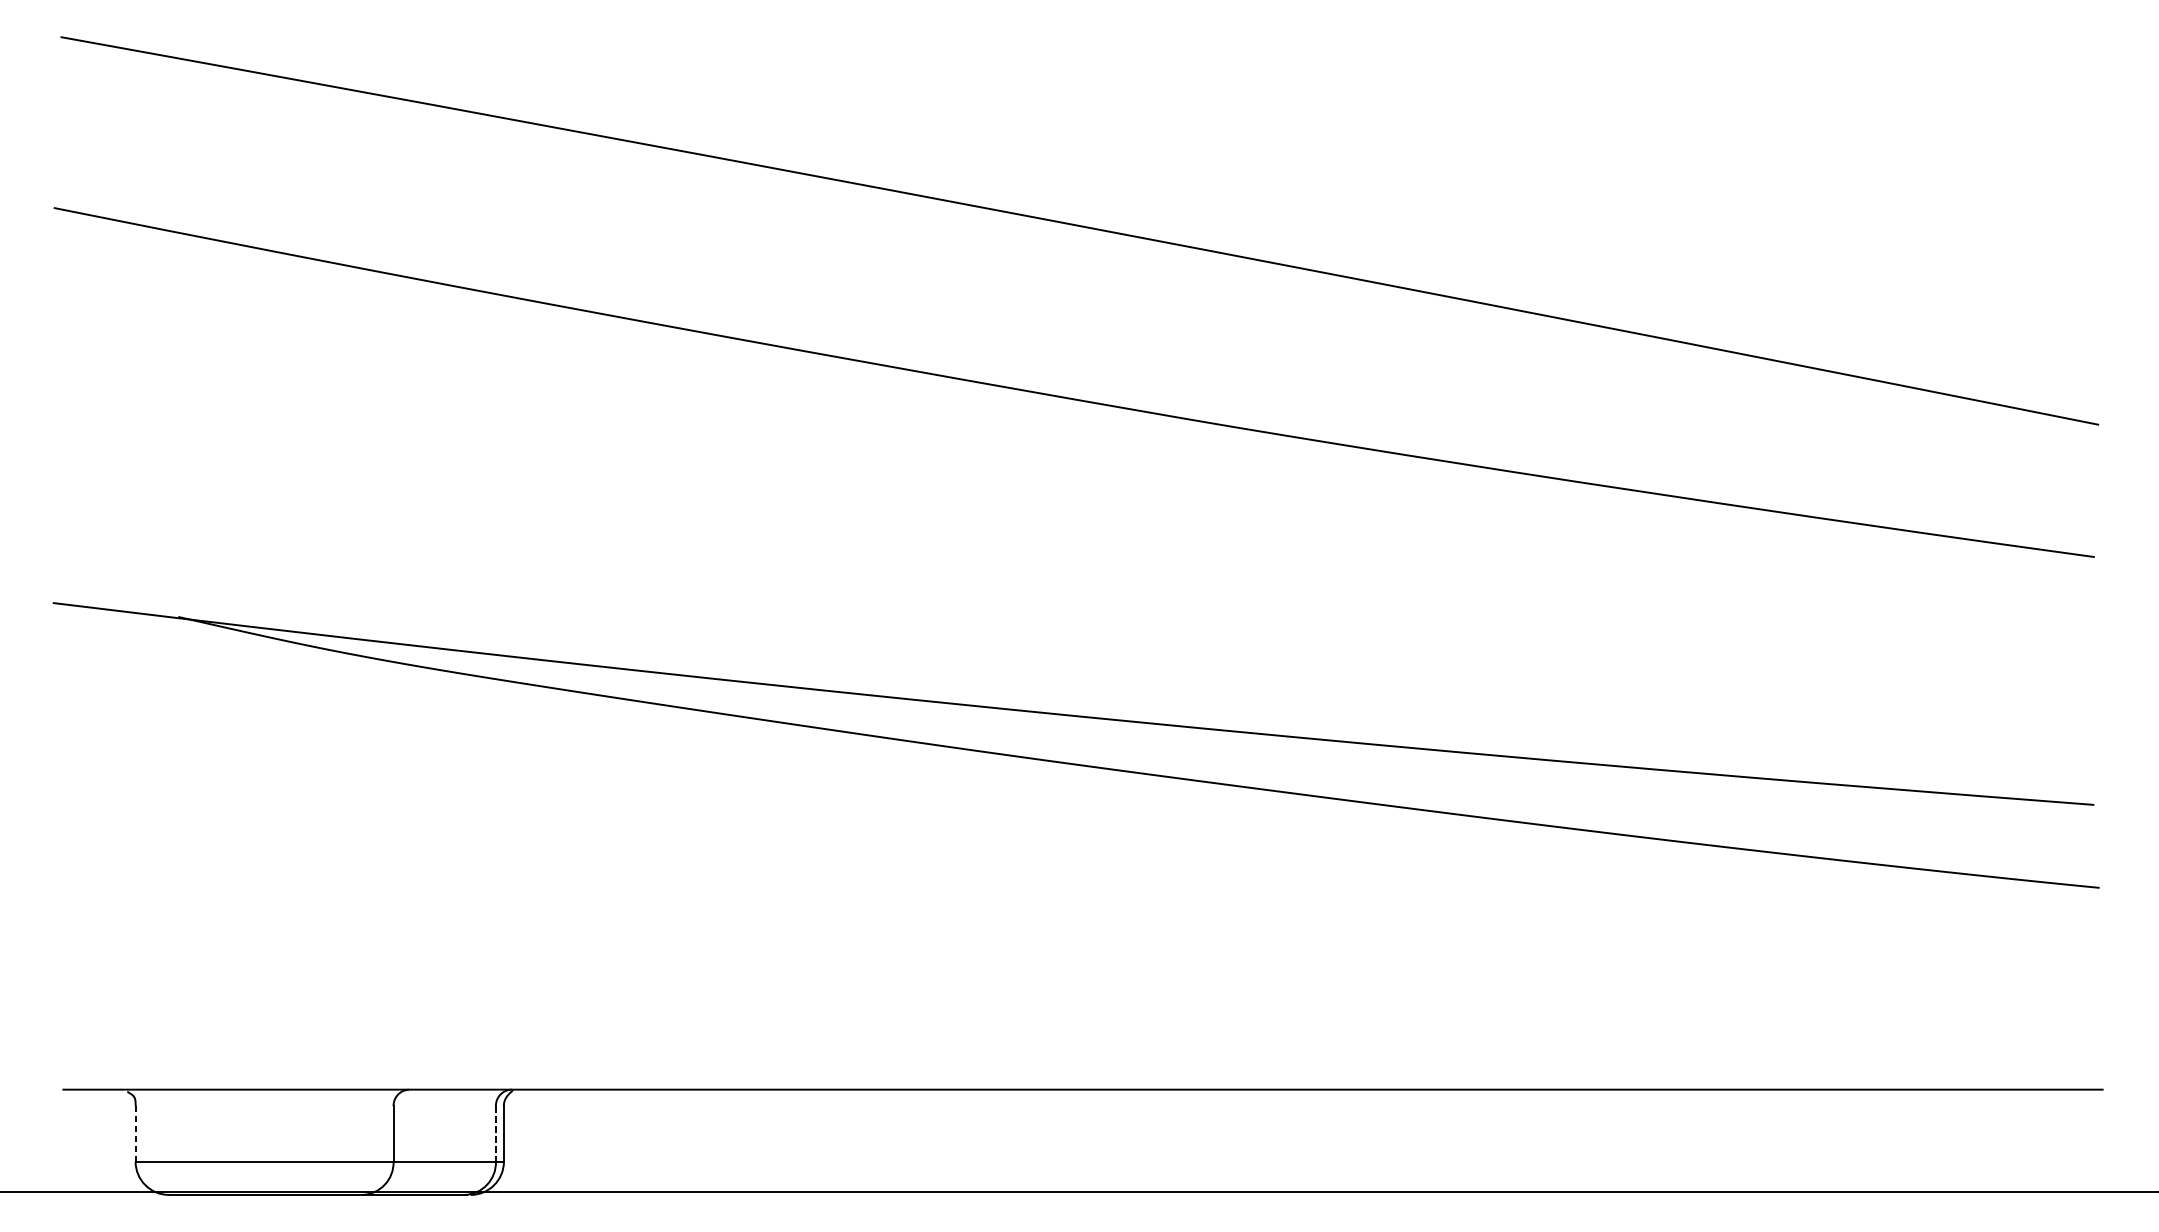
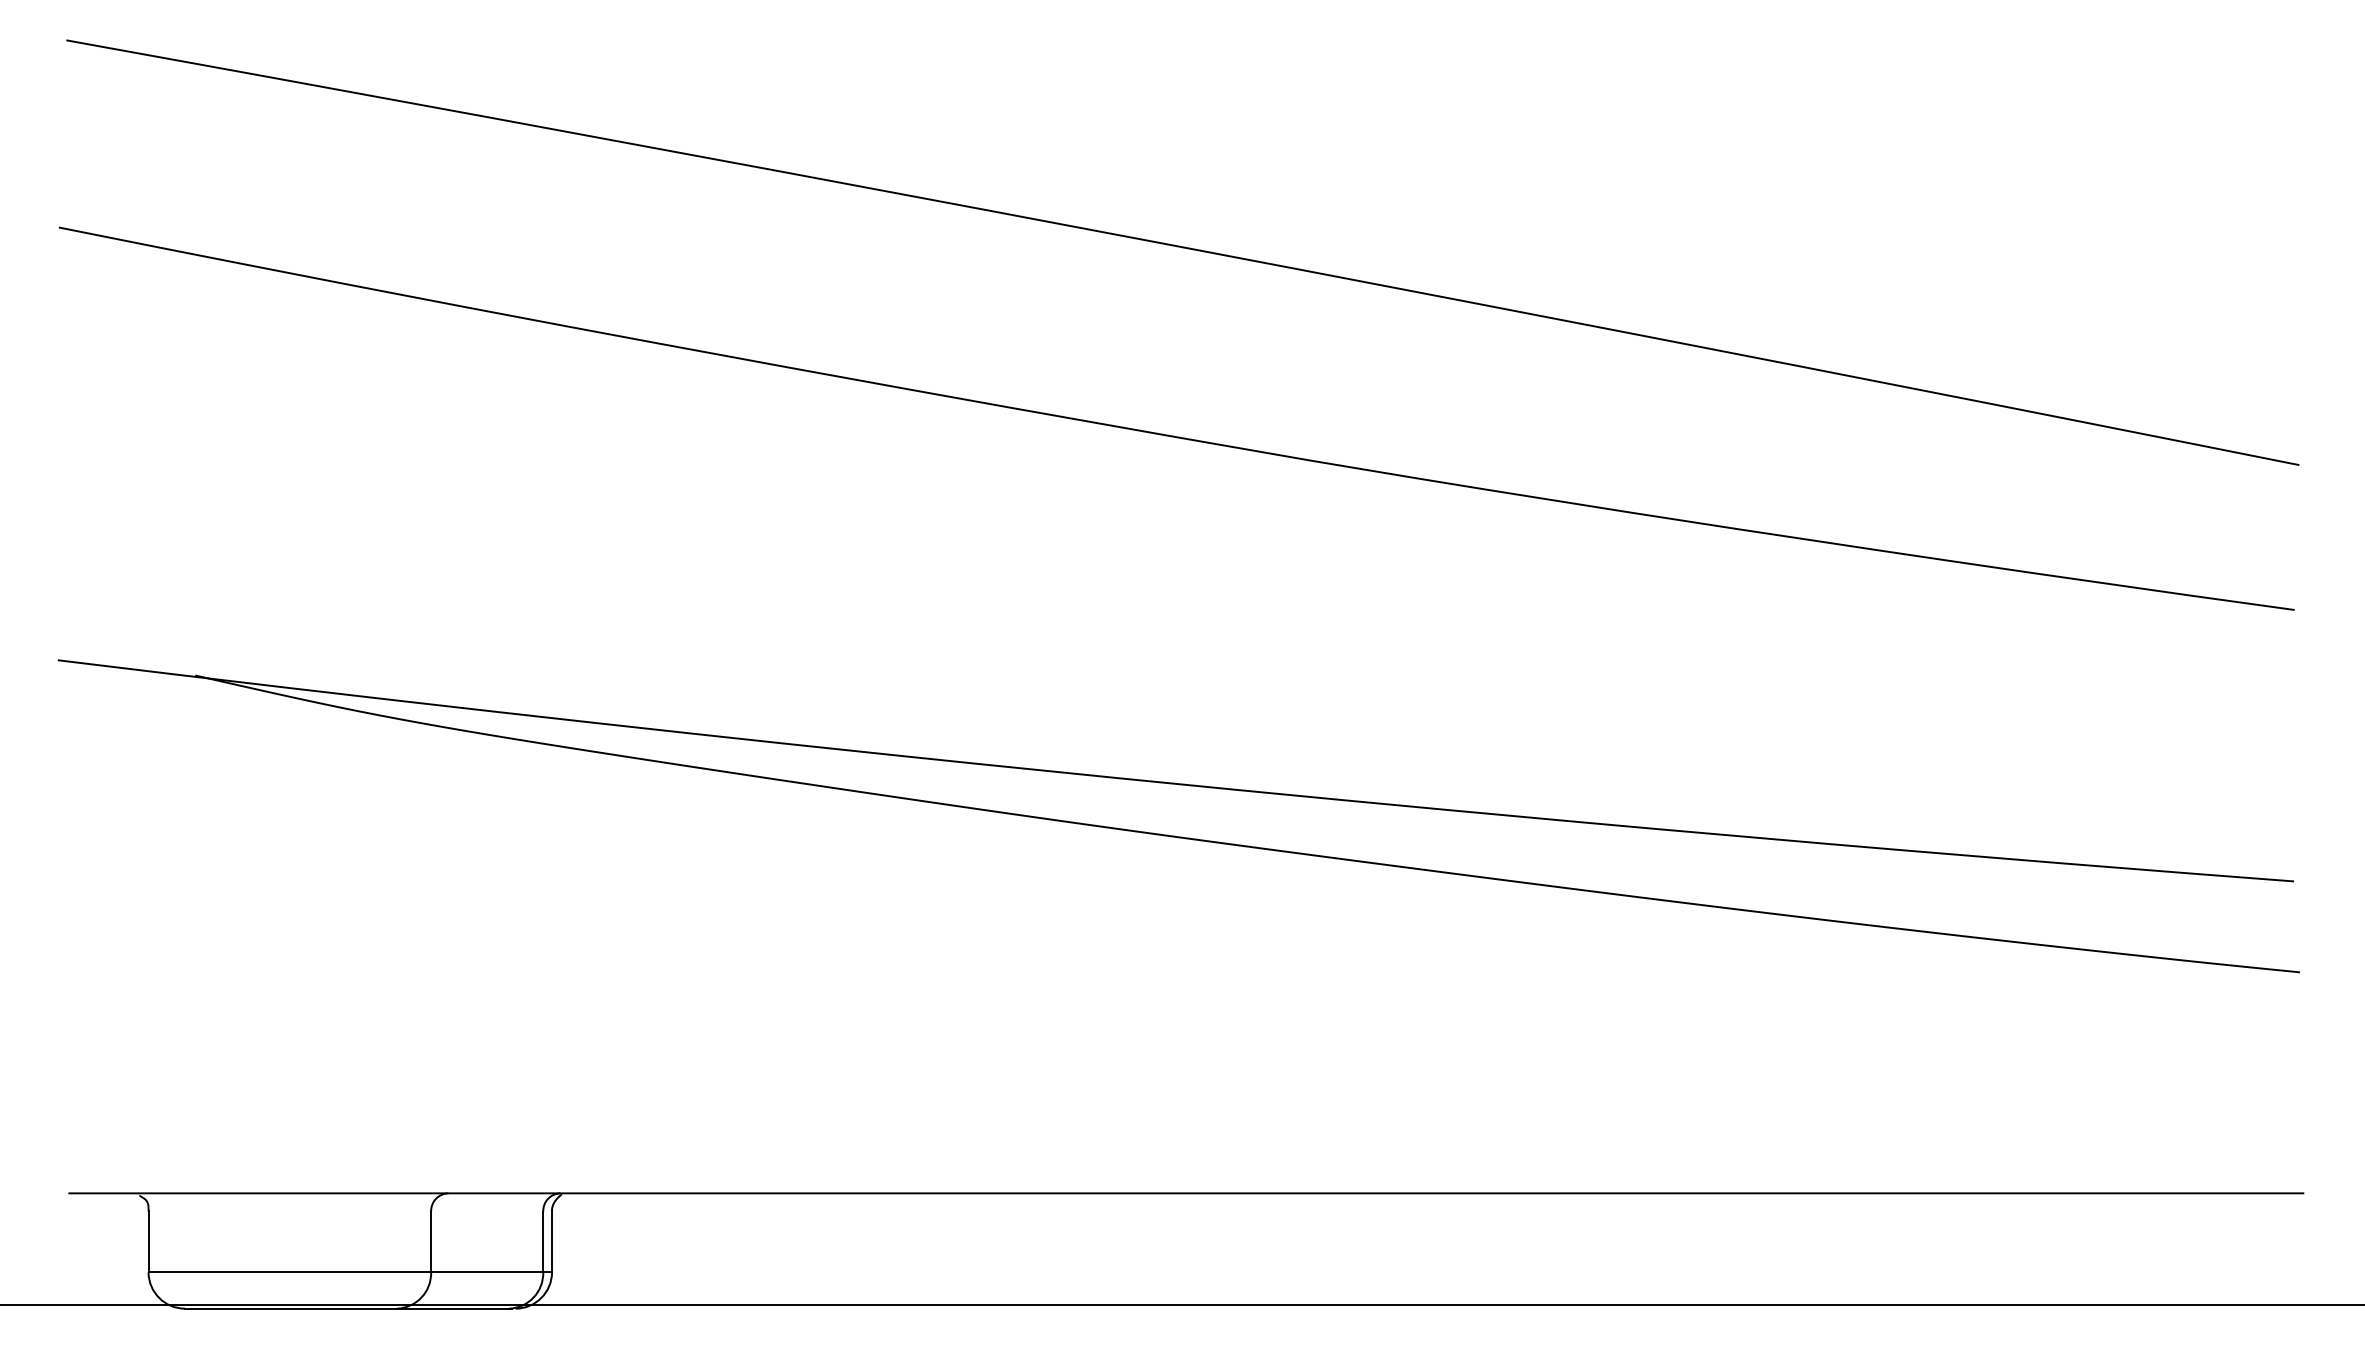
line: (135, 1133) -> (148, 1241), dashed -> solid
line: (496, 1134) -> (543, 1242), dashed -> solid

